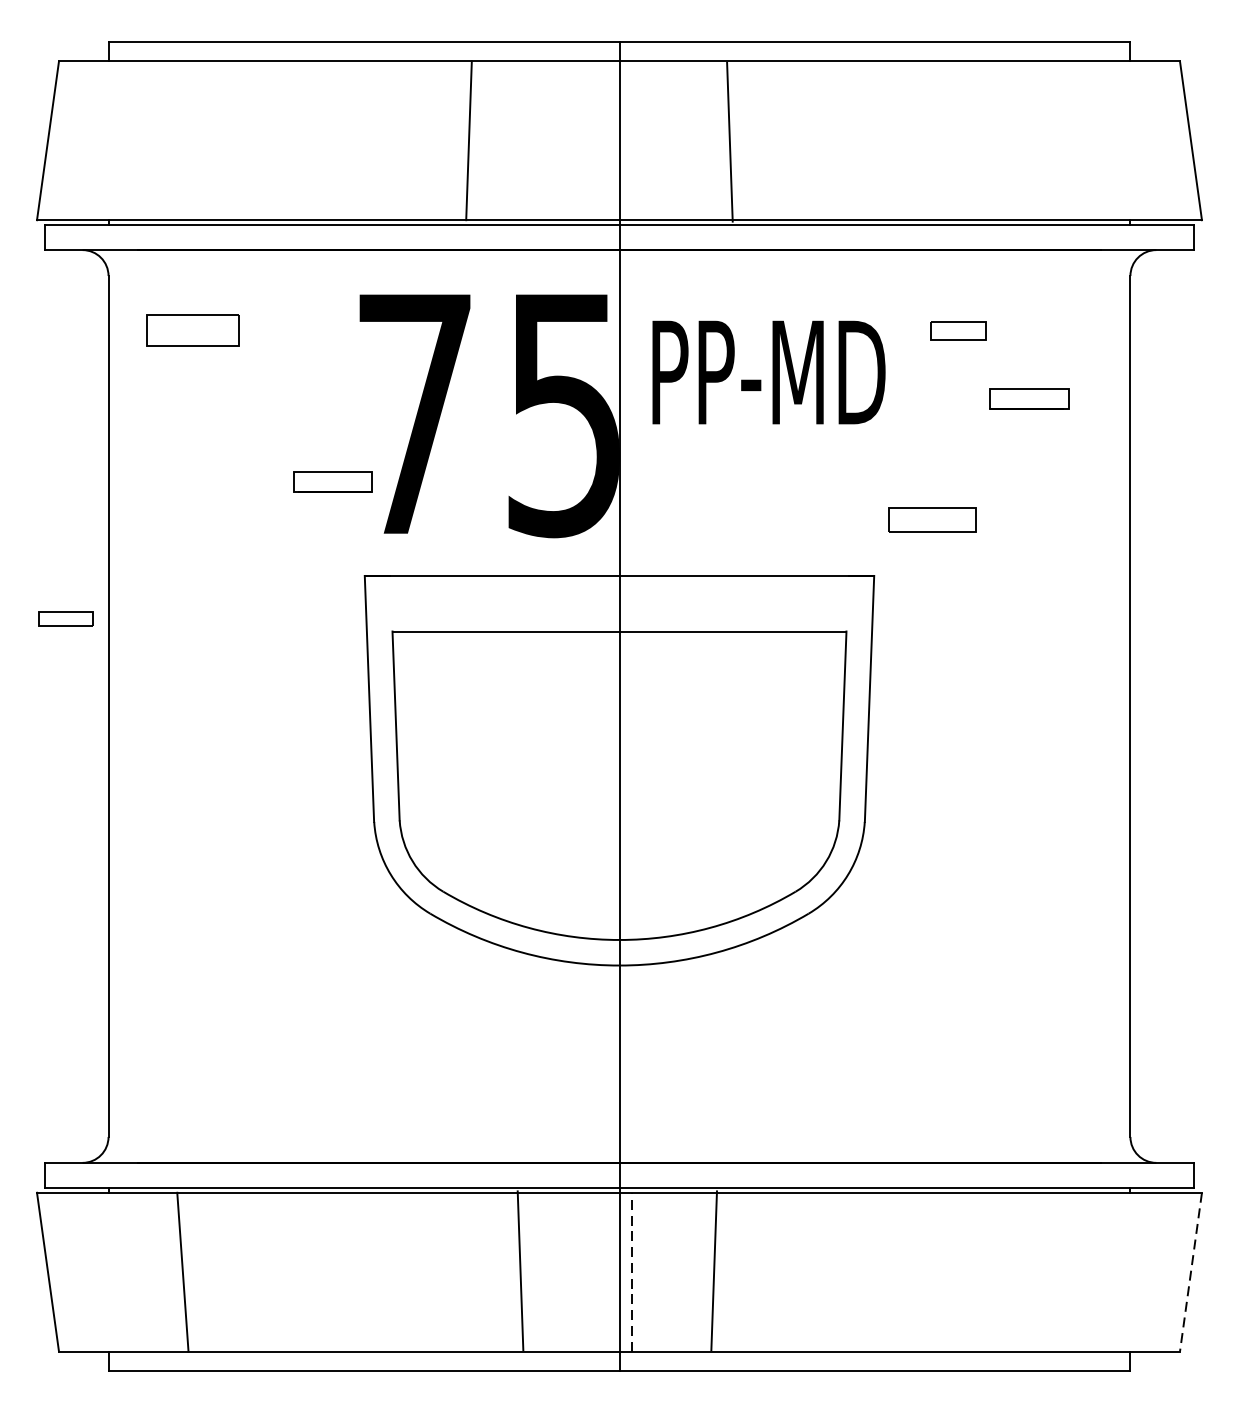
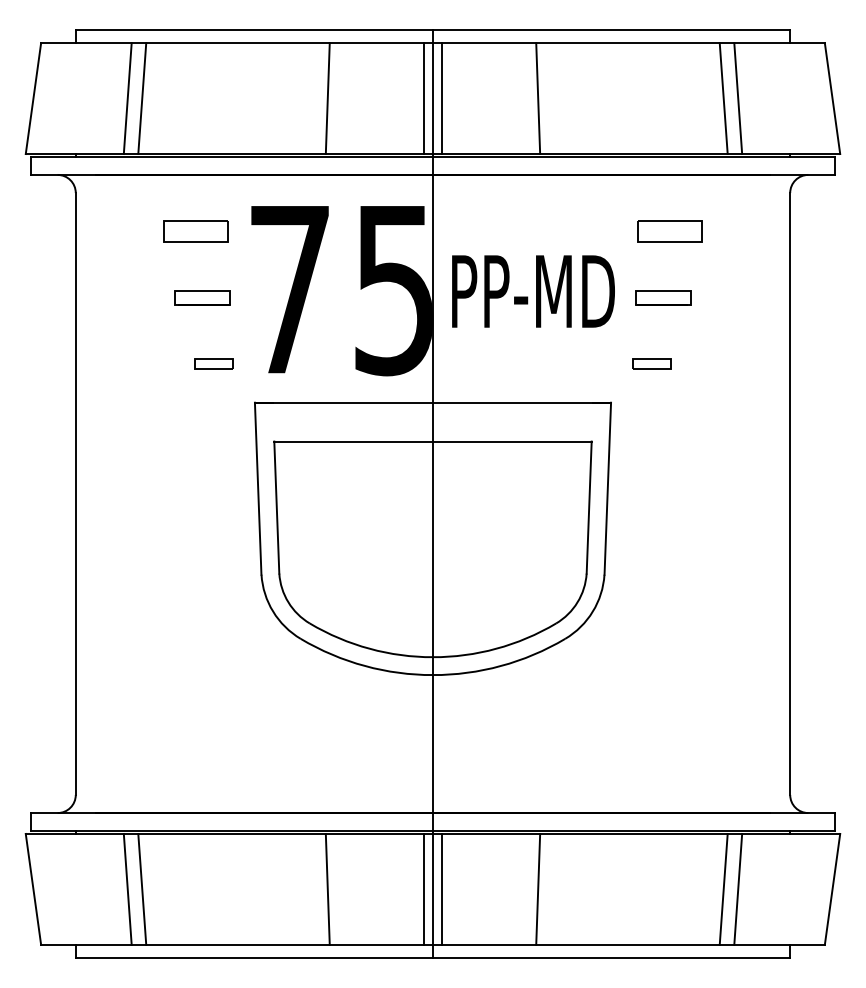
line: (182, 140) -> (127, 98), added
line: (203, 140) -> (142, 98), added
line: (607, 140) -> (424, 98), added
line: (631, 140) -> (441, 98), added
line: (1035, 140) -> (723, 98), added
line: (1056, 140) -> (738, 98), added
line: (730, 142) -> (538, 98), moved
part: (192, 331) -> (195, 231), moved
part: (957, 331) -> (669, 231), size x1.67
text: (768, 372) -> (533, 291), moved
part: (1029, 398) -> (663, 297), moved
part: (332, 481) -> (202, 297), moved
part: (932, 519) -> (651, 363), size x0.62
part: (65, 618) -> (213, 363), moved
line: (520, 1269) -> (327, 888), moved
line: (714, 1269) -> (538, 888), moved
line: (203, 1270) -> (142, 888), added
line: (607, 1270) -> (424, 888), added
line: (631, 1270) -> (441, 888), dashed -> solid
line: (1035, 1270) -> (723, 888), added
line: (1056, 1270) -> (738, 888), added
line: (1190, 1272) -> (832, 889), dashed -> solid

